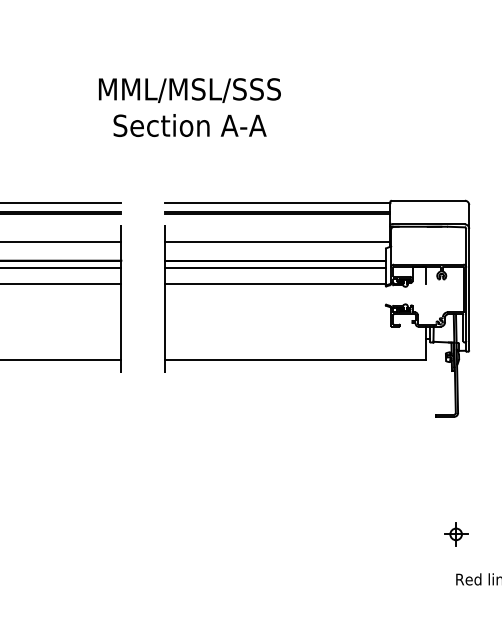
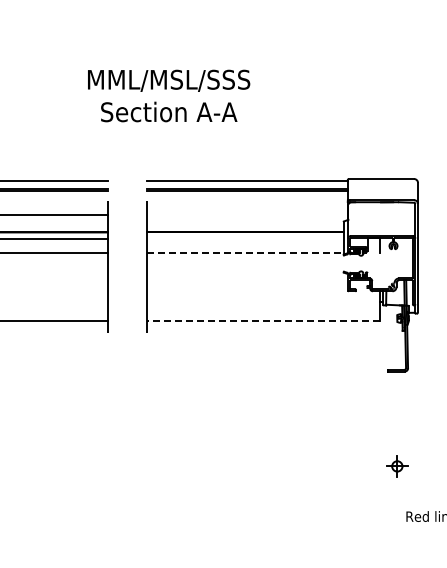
line: (276, 241) -> (246, 215), removed
line: (274, 267) -> (244, 238), removed
line: (275, 284) -> (245, 253), solid -> dashed
line: (294, 359) -> (262, 320), solid -> dashed
part: (456, 534) -> (397, 466), moved

